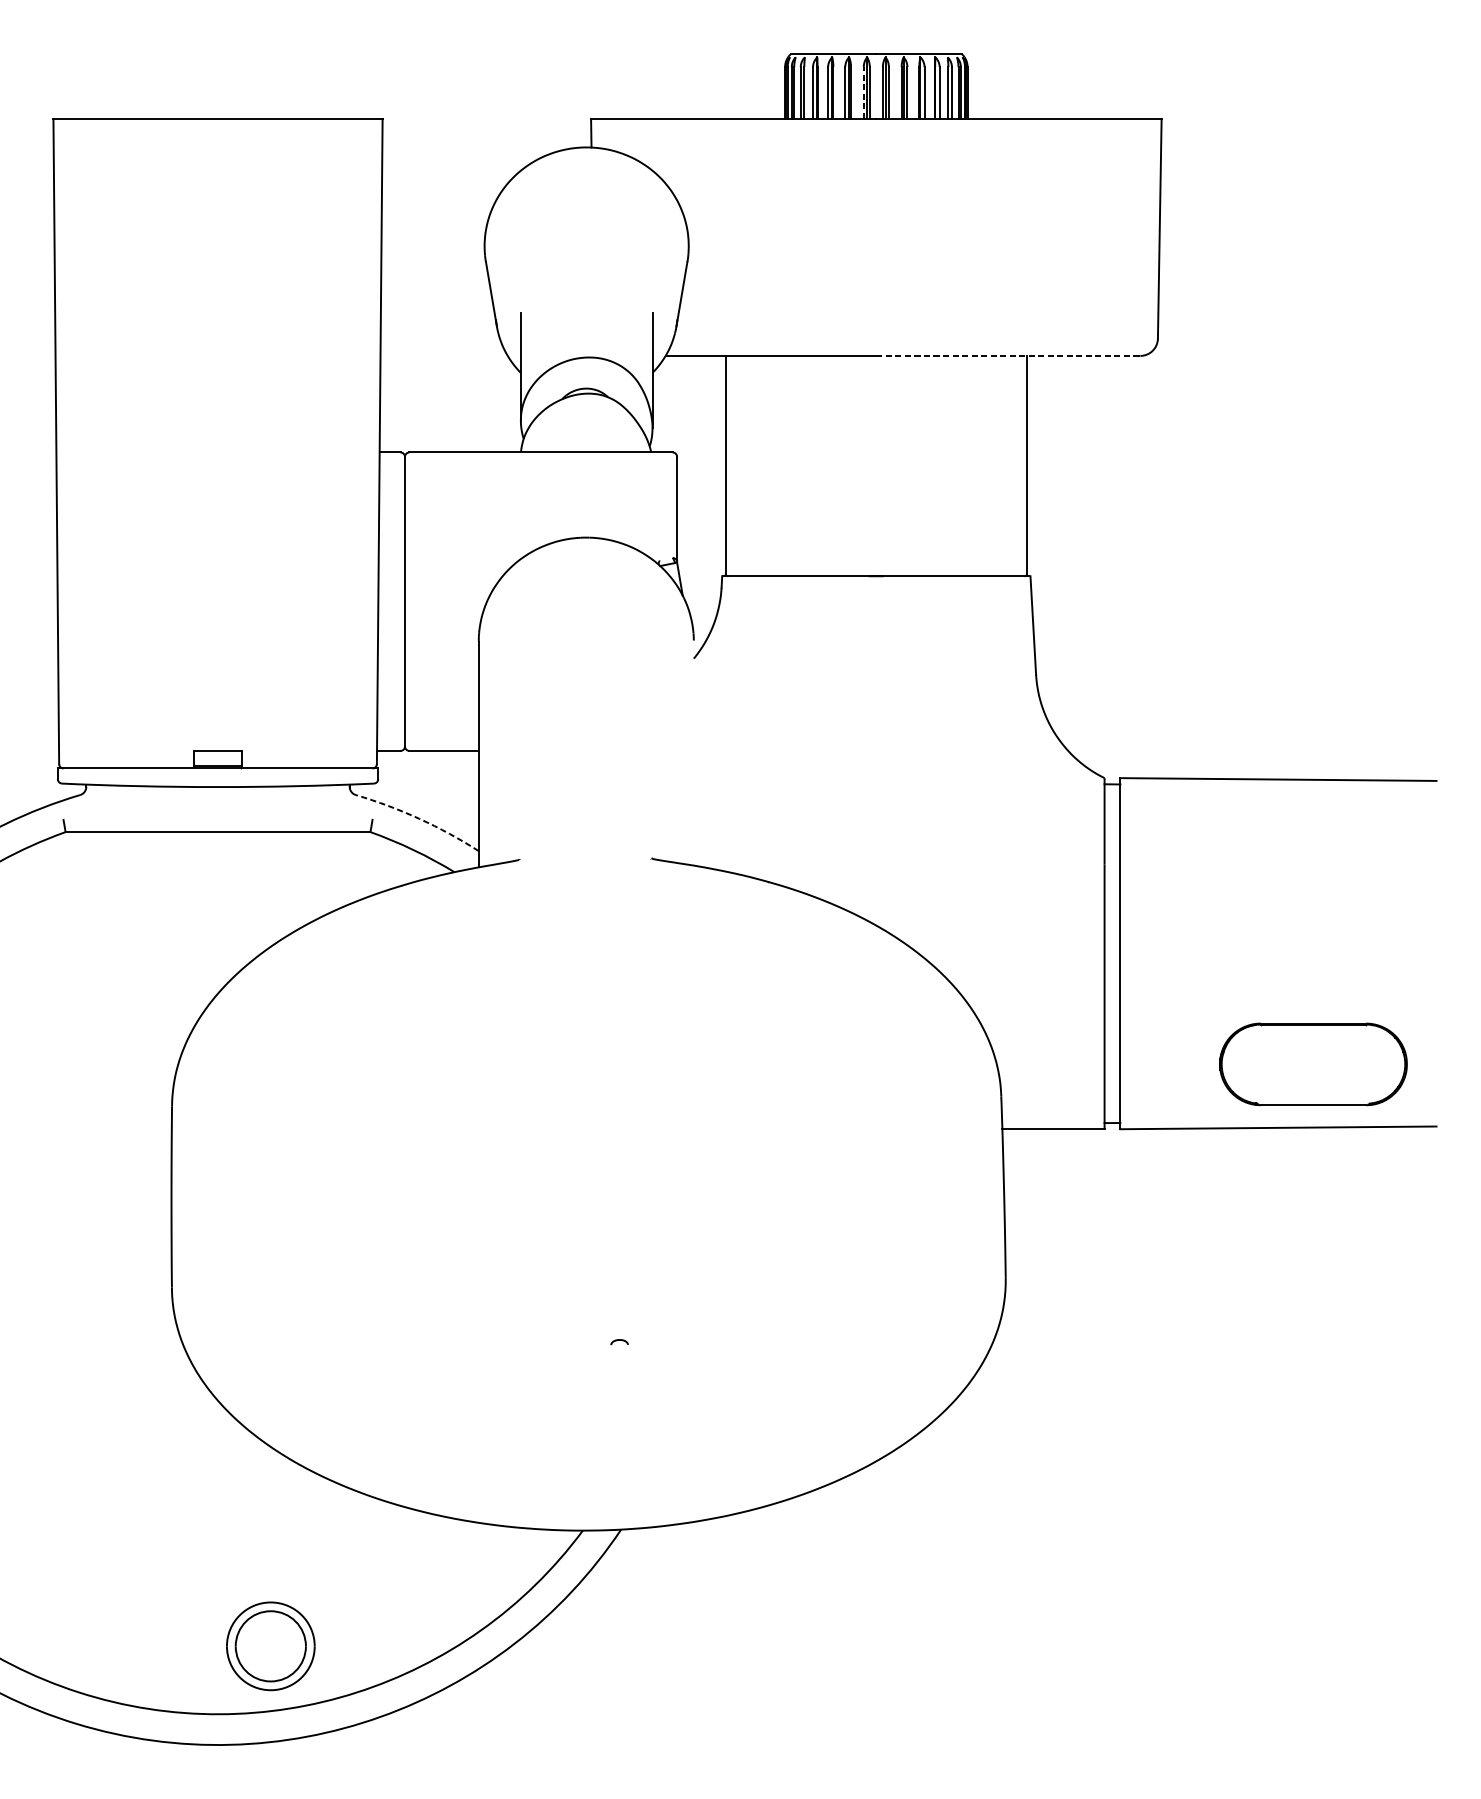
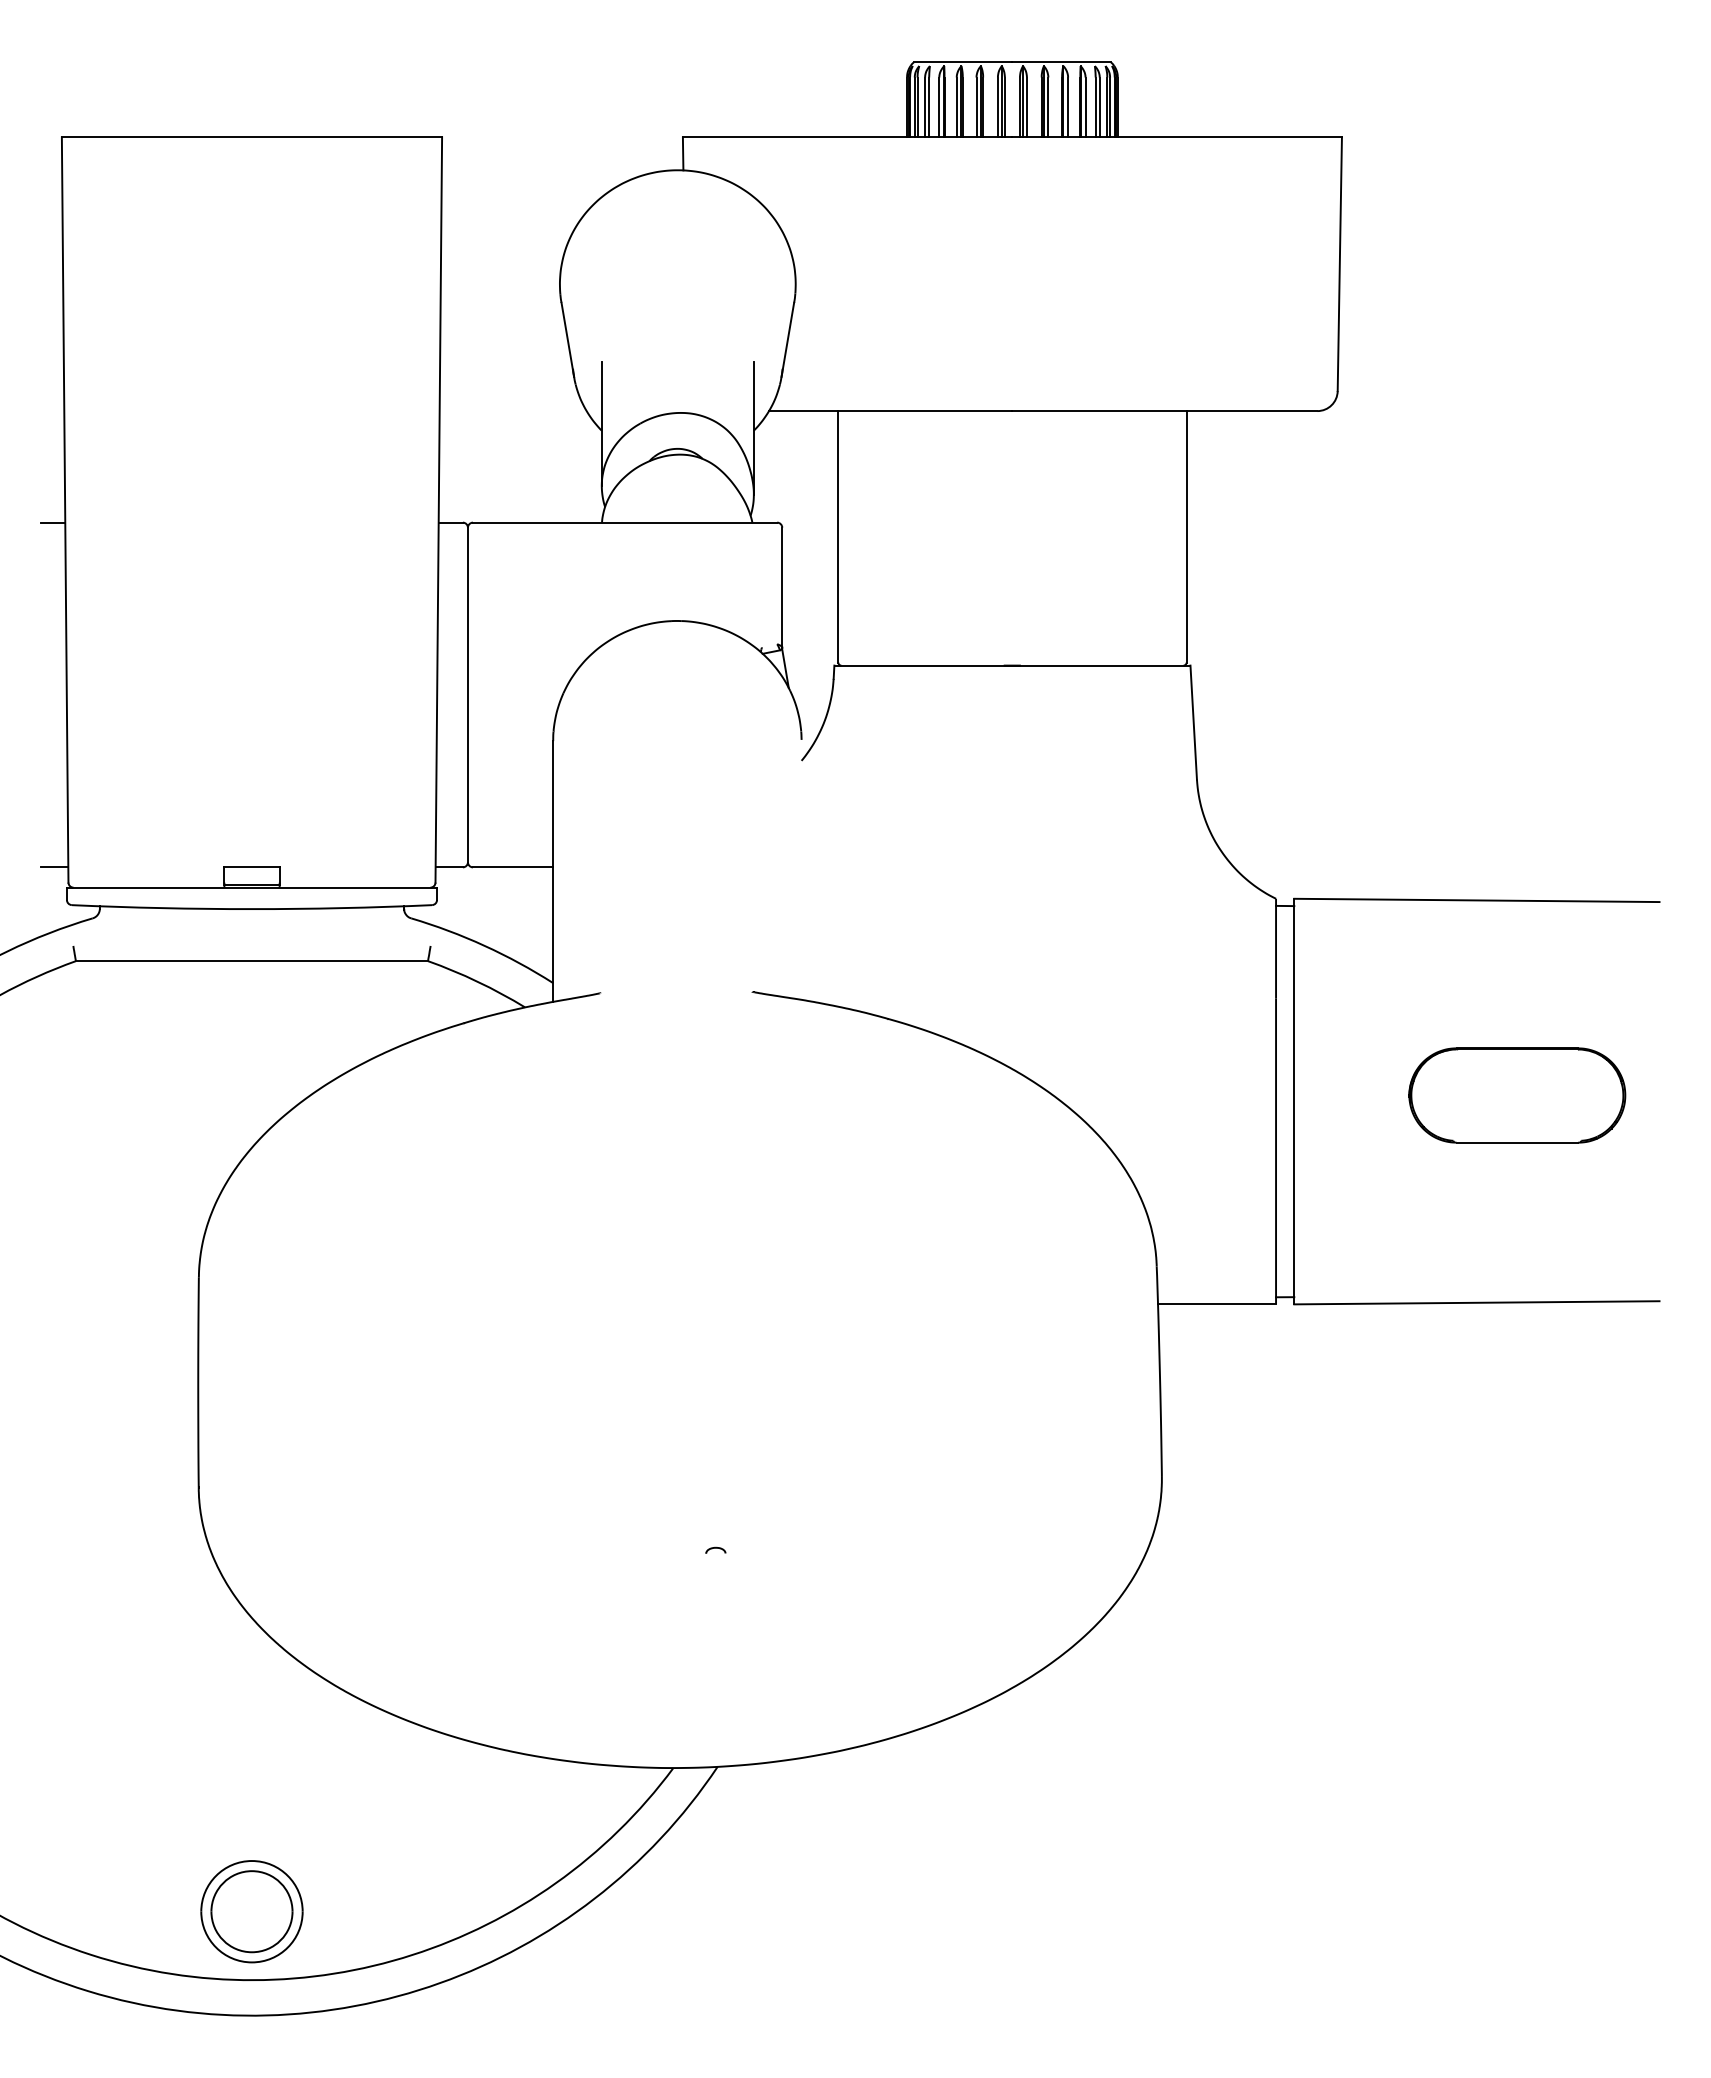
line: (863, 93) -> (997, 107), dashed -> solid
line: (1008, 356) -> (1165, 411), dashed -> solid
line: (46, 452) -> (53, 522), added
line: (47, 751) -> (54, 867), added
arc: (419, 818) -> (484, 945), dashed -> solid
part: (1313, 1064) -> (1517, 1095), moved
part: (270, 1646) -> (251, 1911), moved

